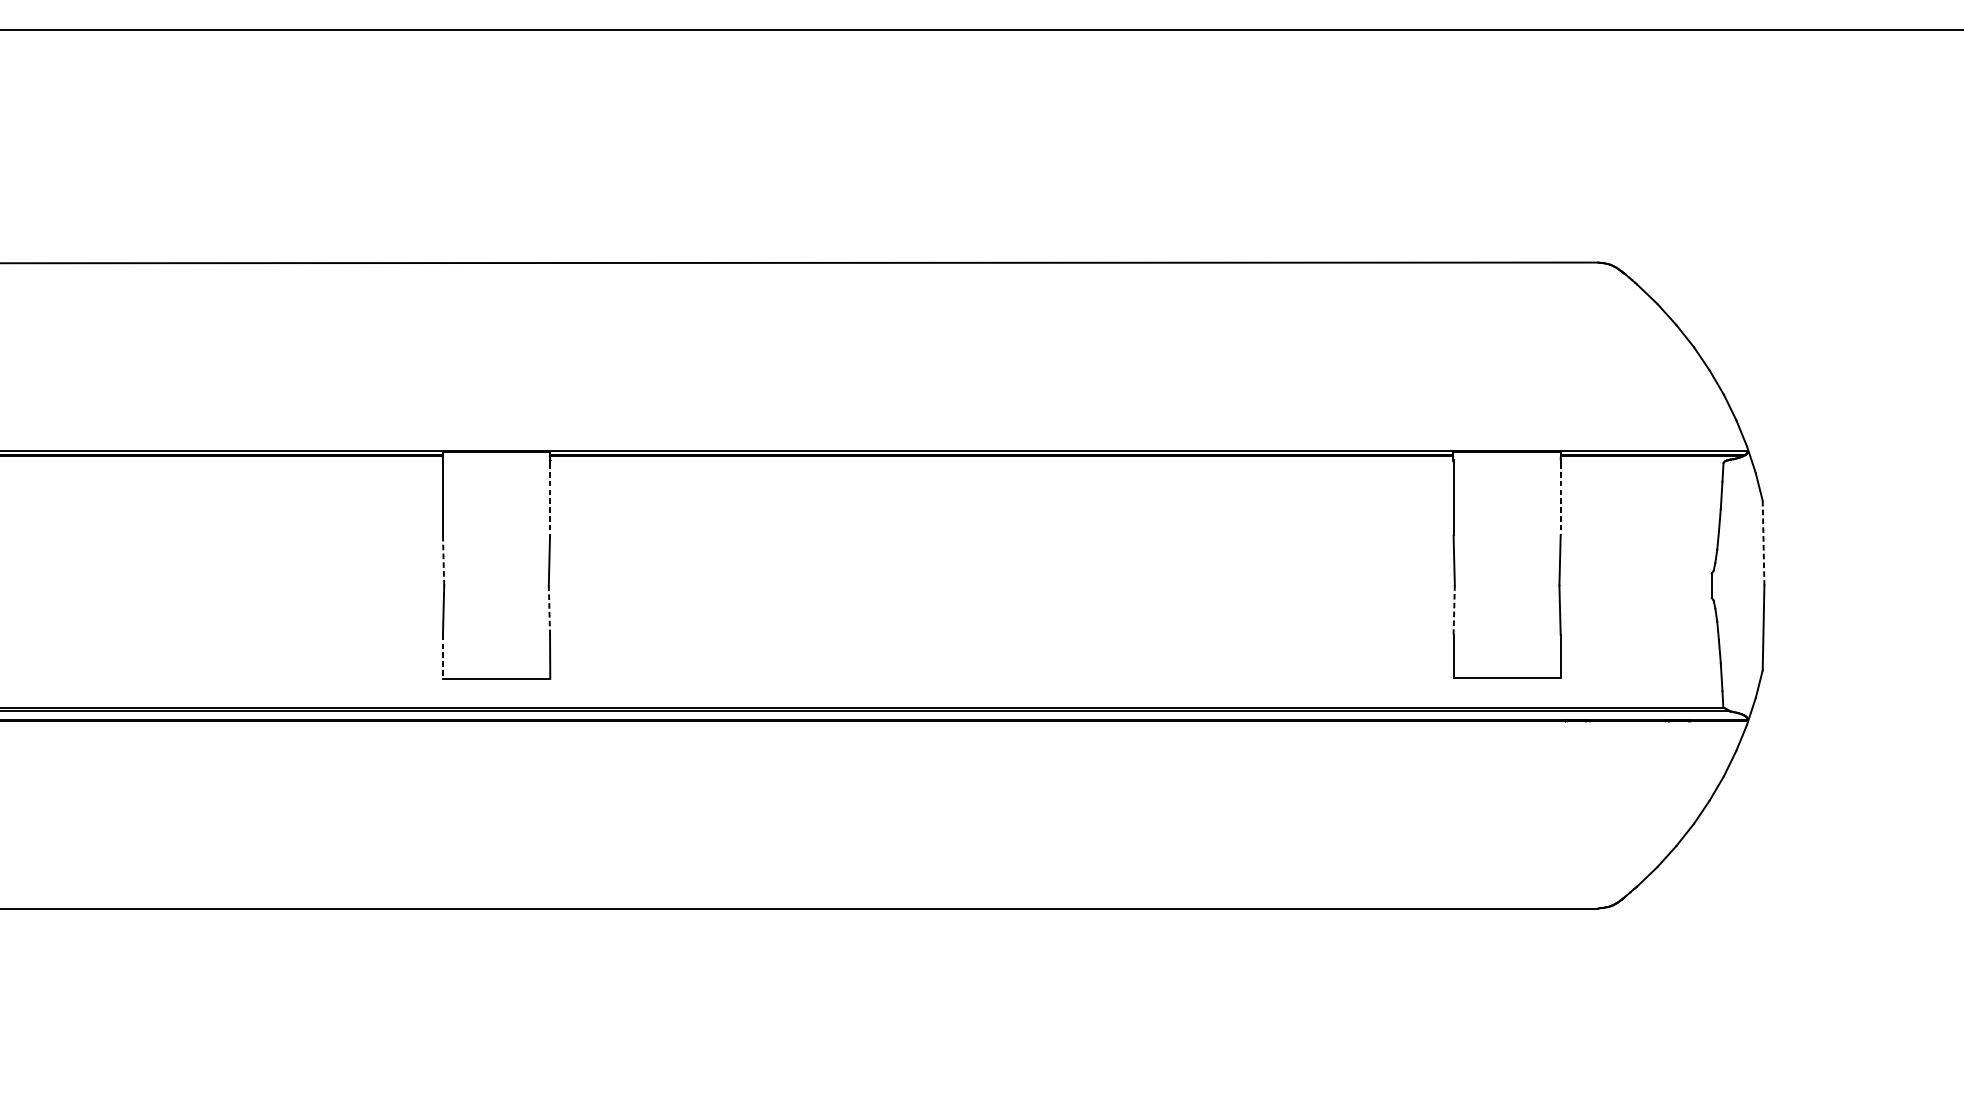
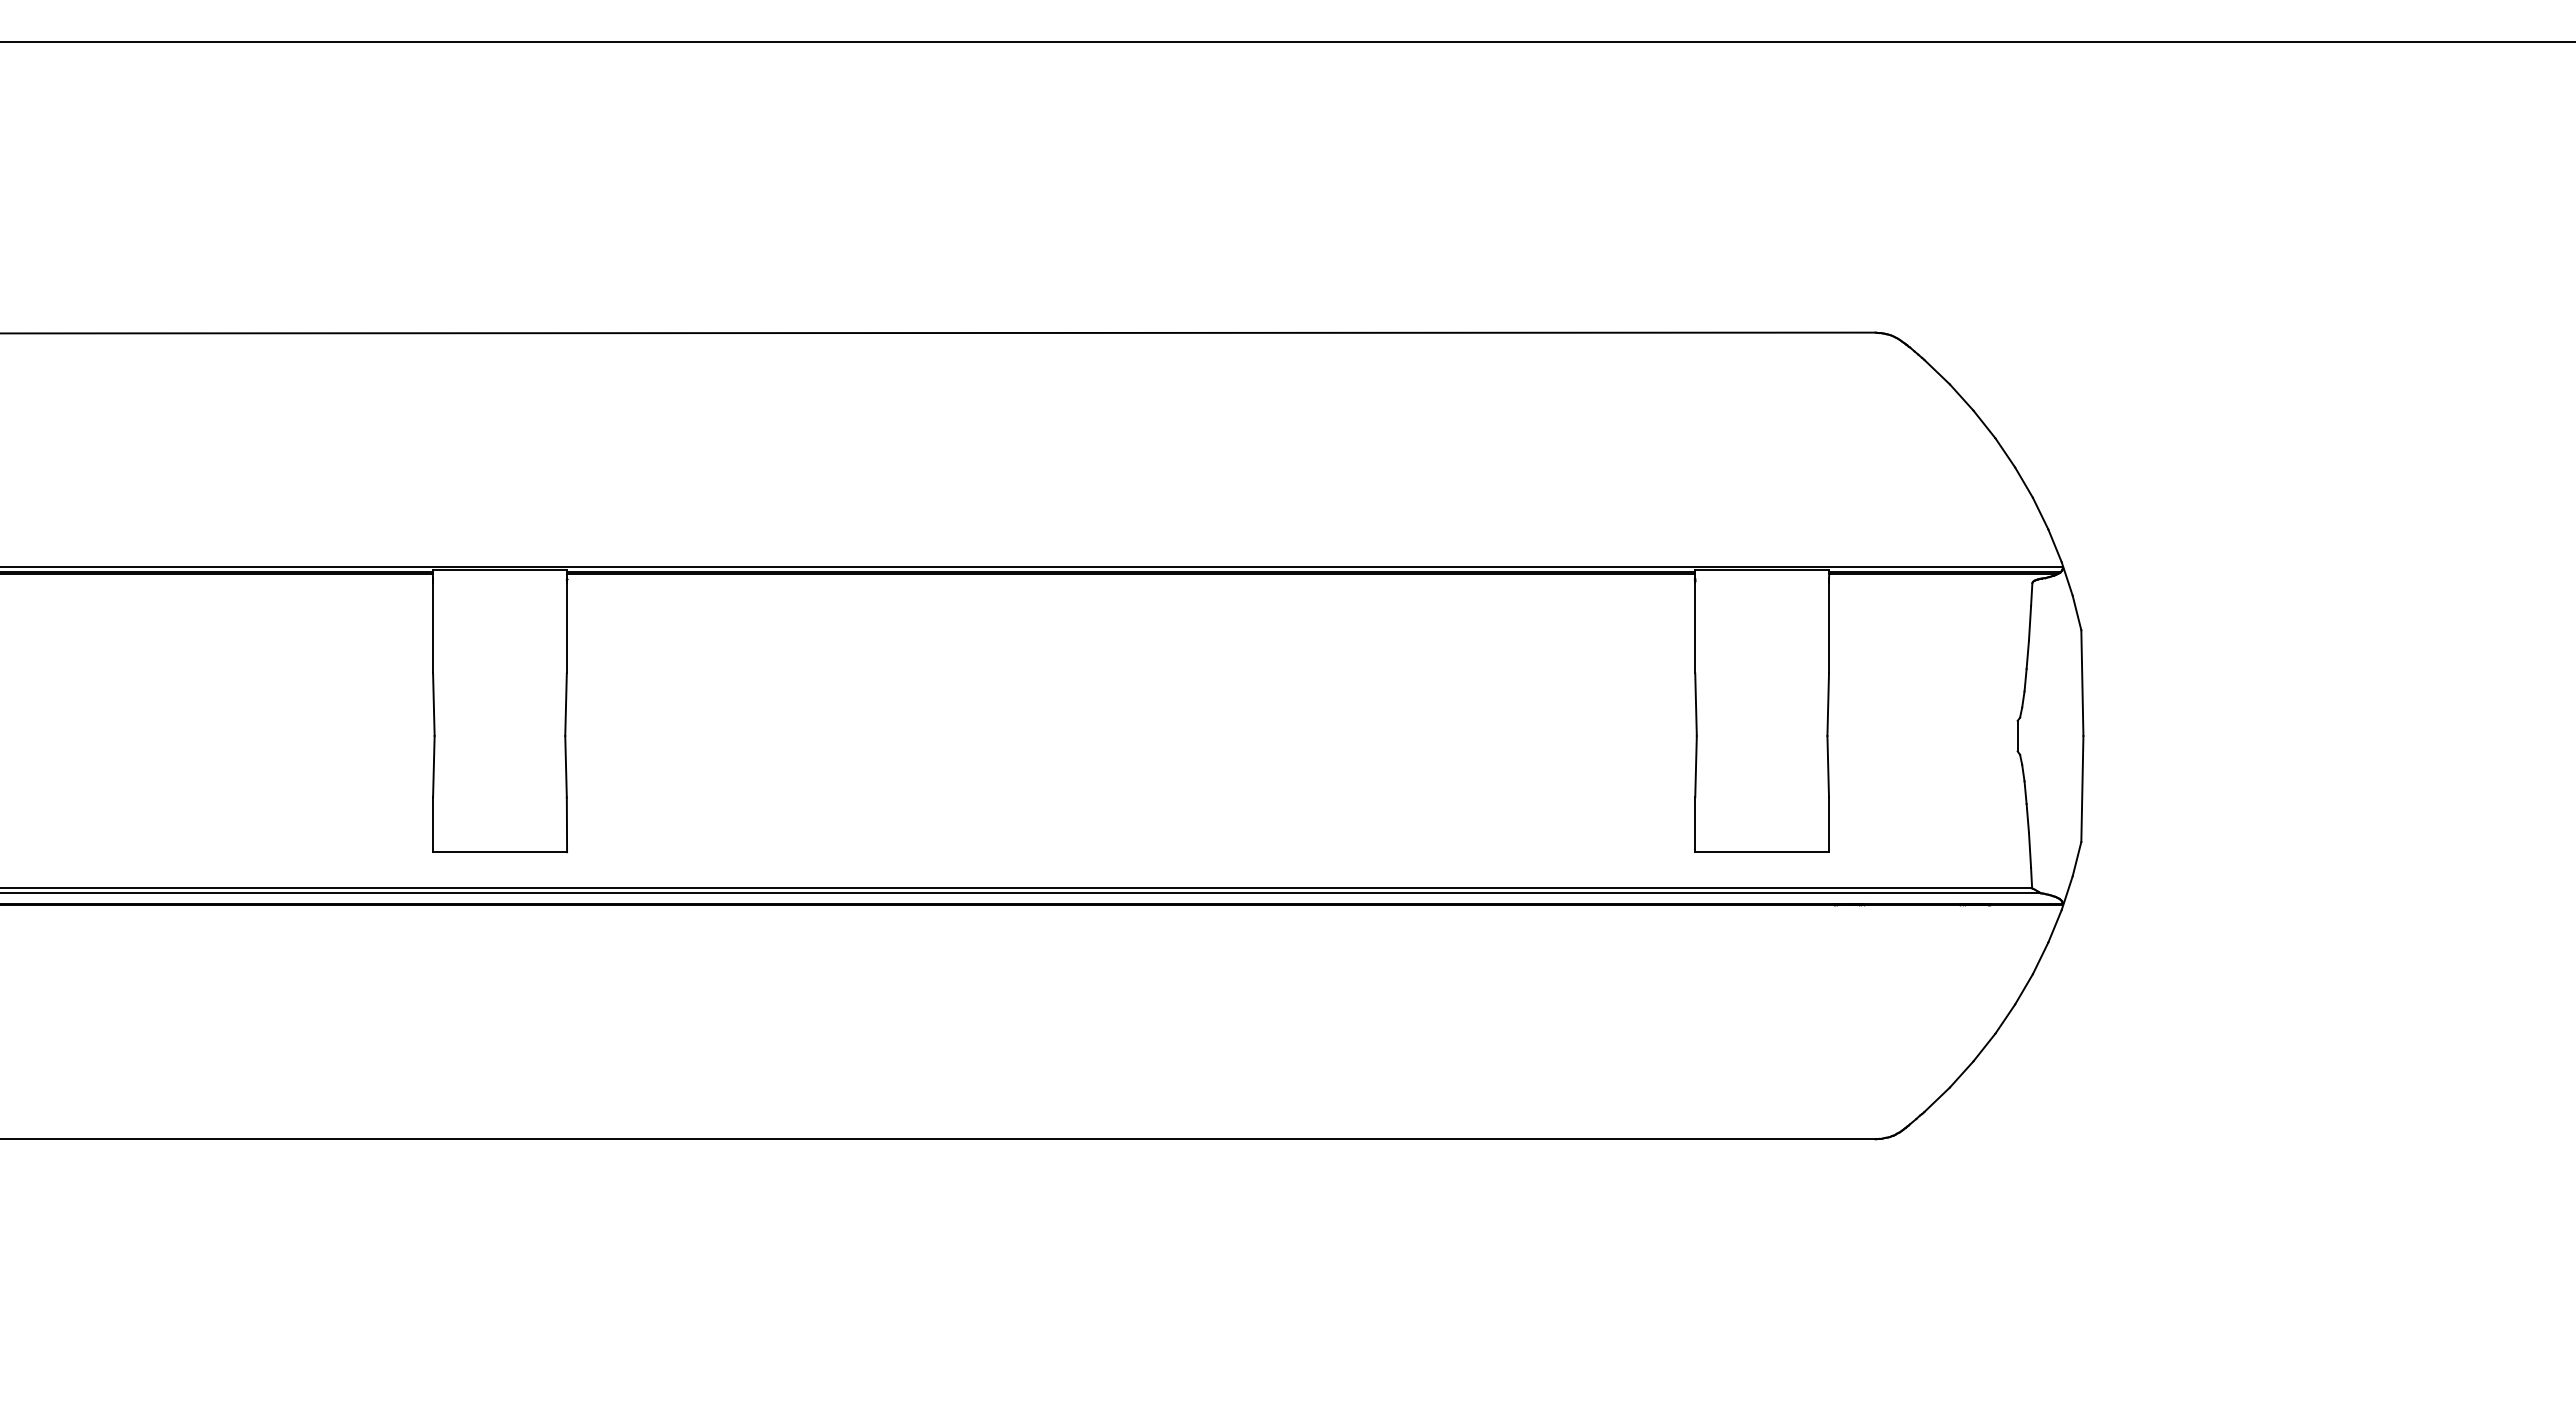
line: (549, 499) -> (566, 628), dashed -> solid
line: (1561, 499) -> (1829, 628), dashed -> solid
line: (1763, 543) -> (2082, 683), dashed -> solid
line: (443, 560) -> (433, 704), dashed -> solid
line: (549, 609) -> (566, 766), dashed -> solid
line: (1454, 609) -> (1696, 766), dashed -> solid
line: (443, 657) -> (433, 825), dashed -> solid

